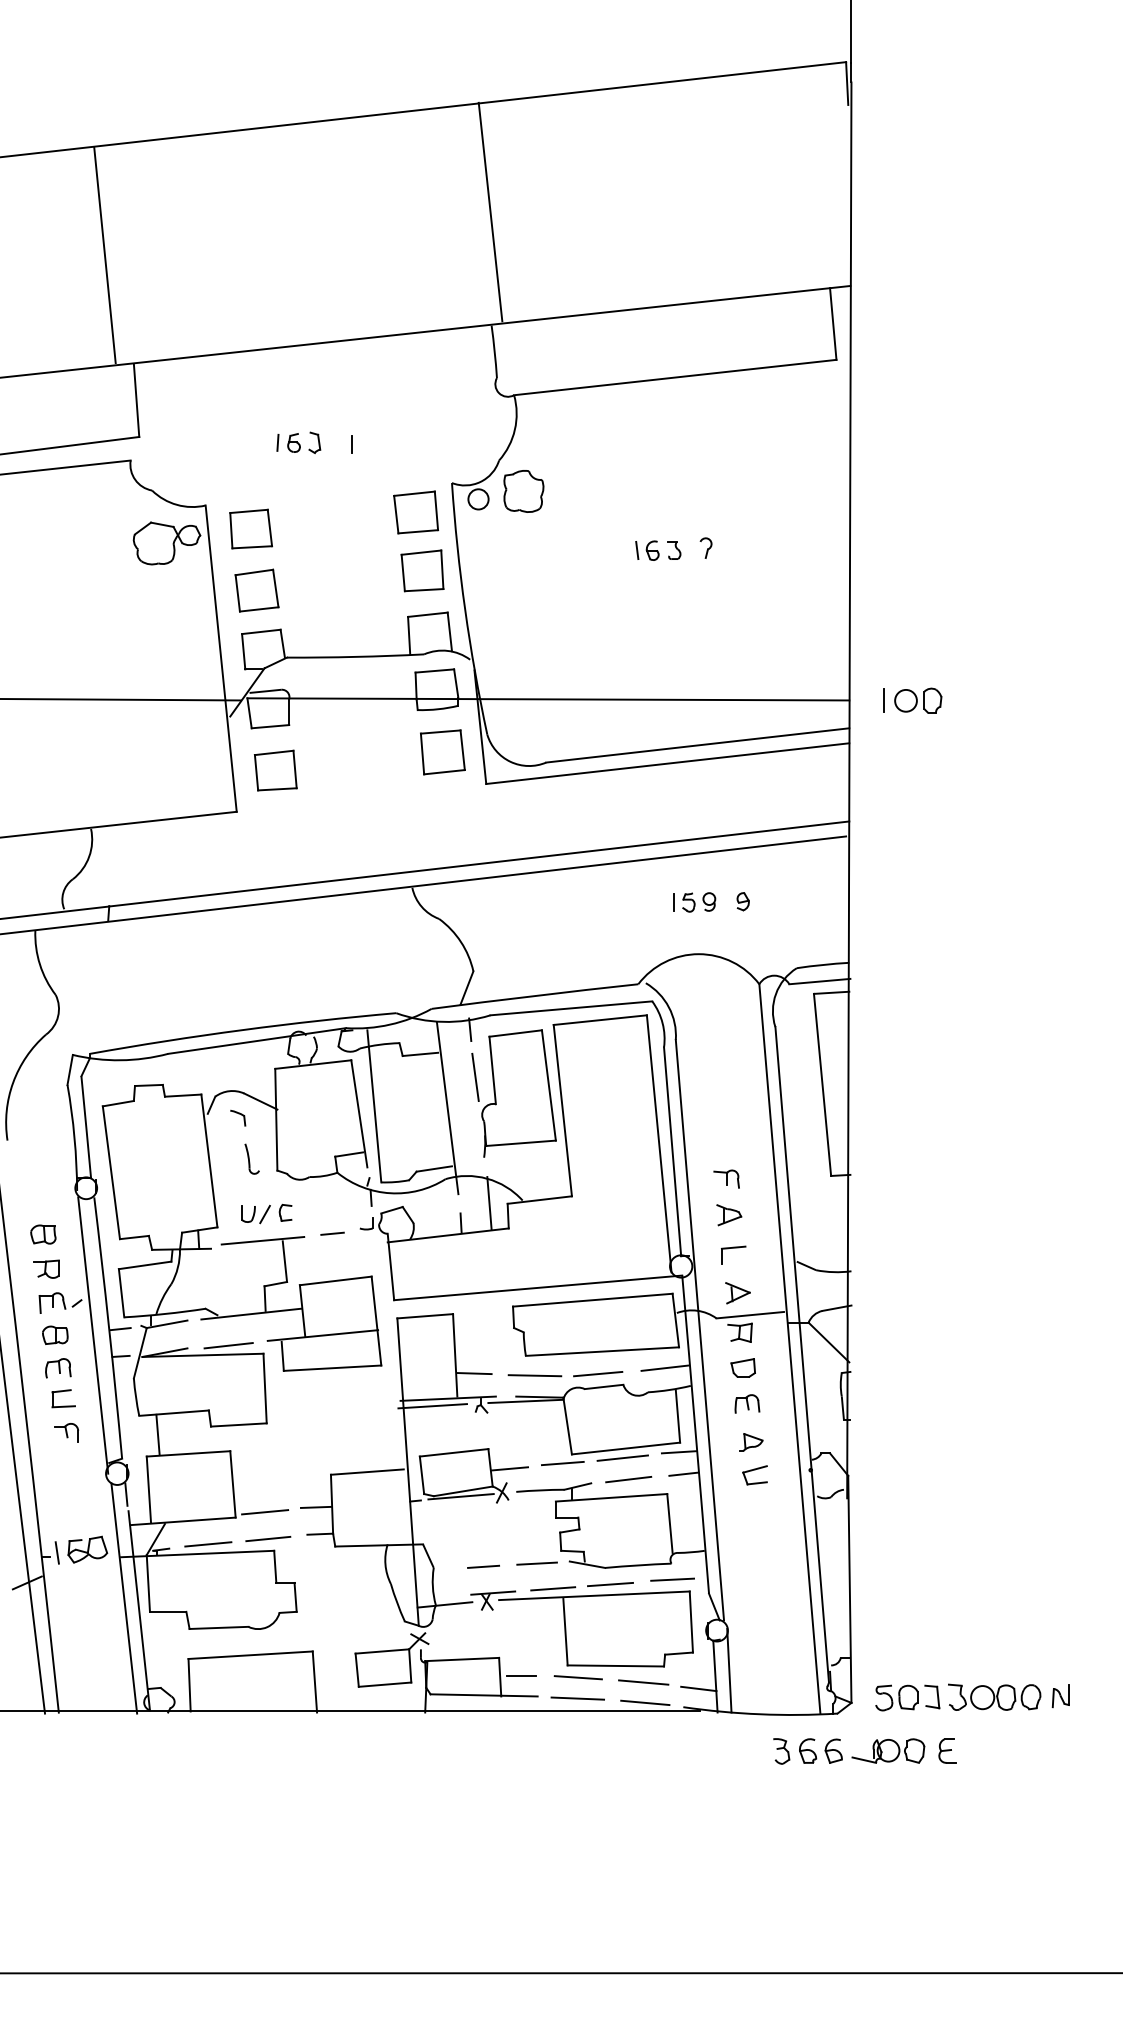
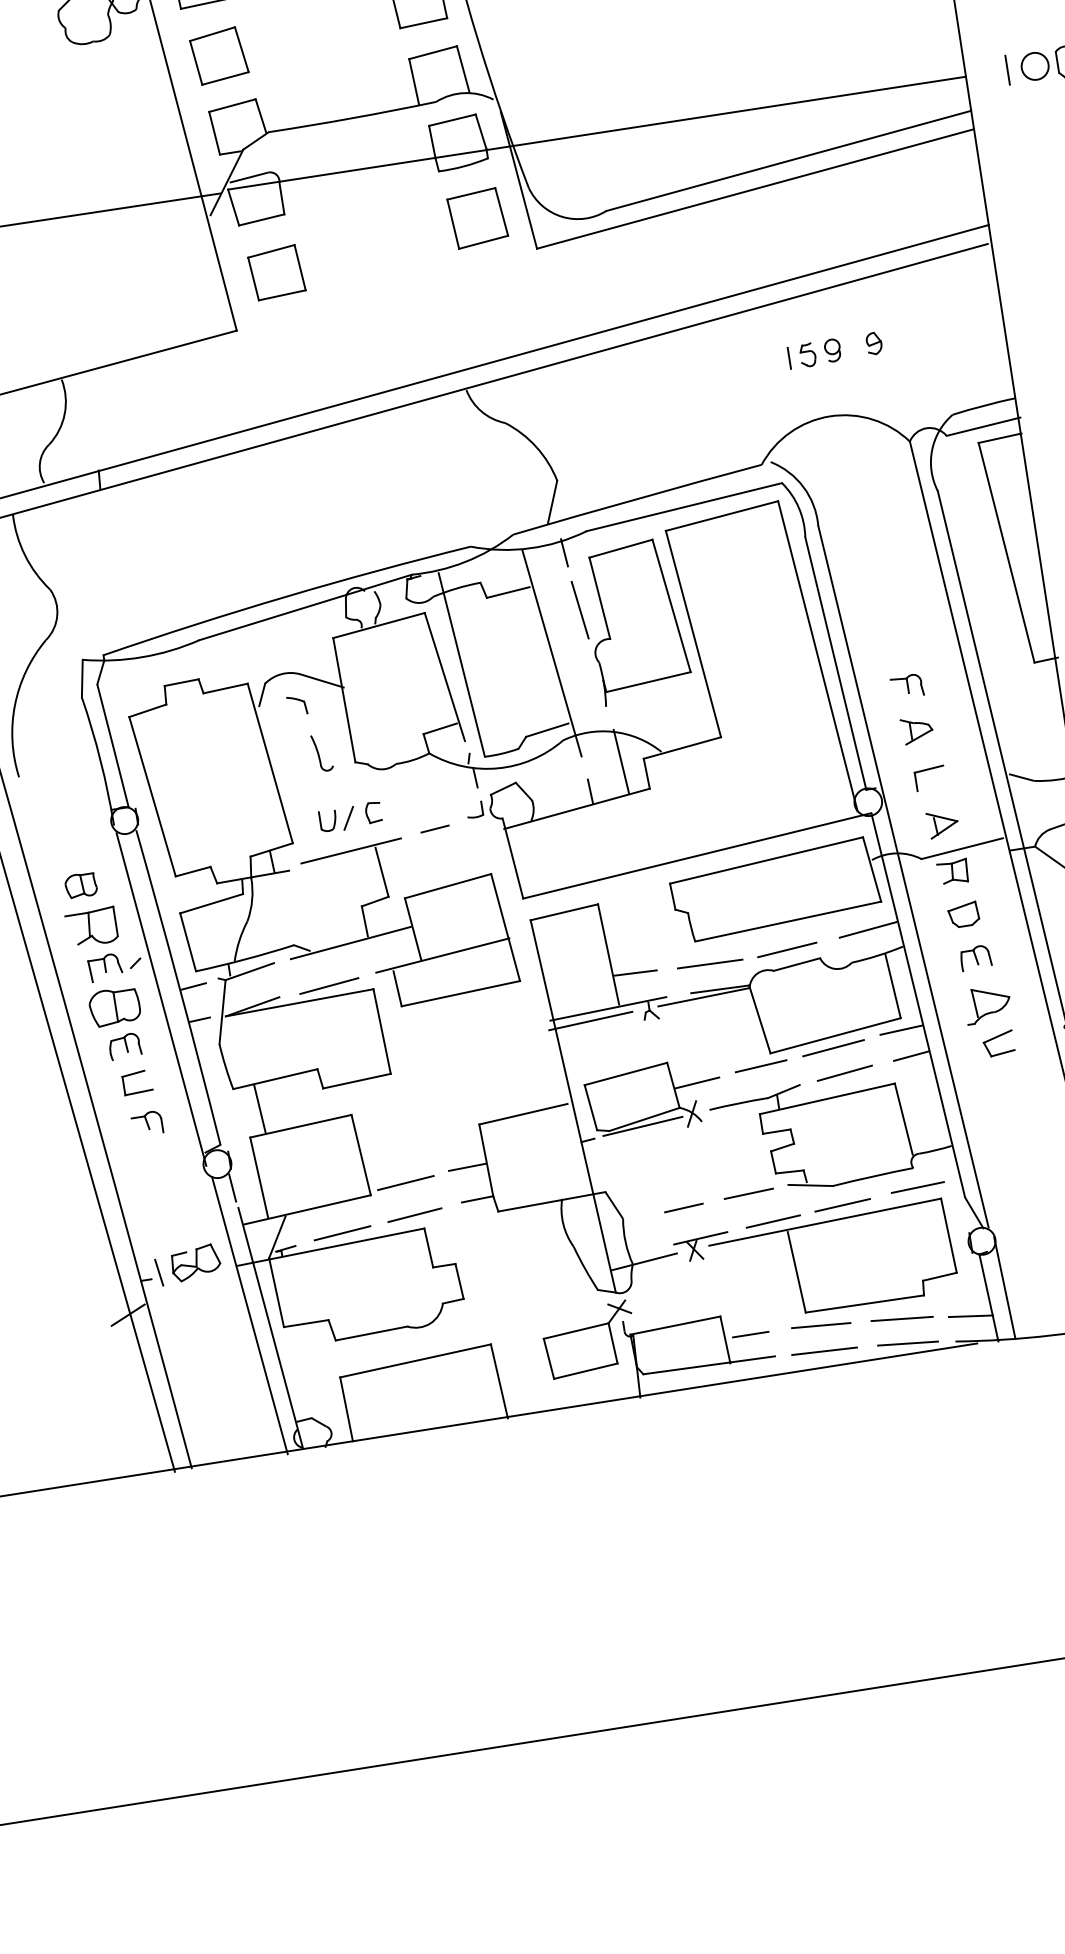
part: (46, 1268) -> (91, 926), size x1.6
part: (55, 1334) -> (115, 1005), size x1.6
part: (751, 1442) -> (988, 1004), size x1.6

